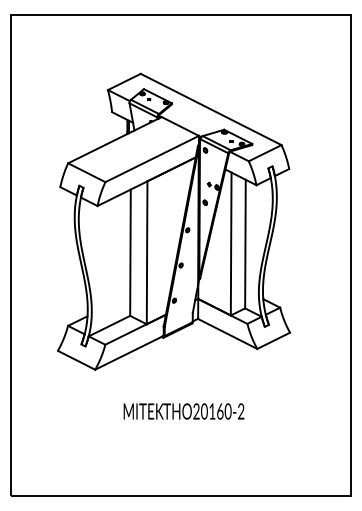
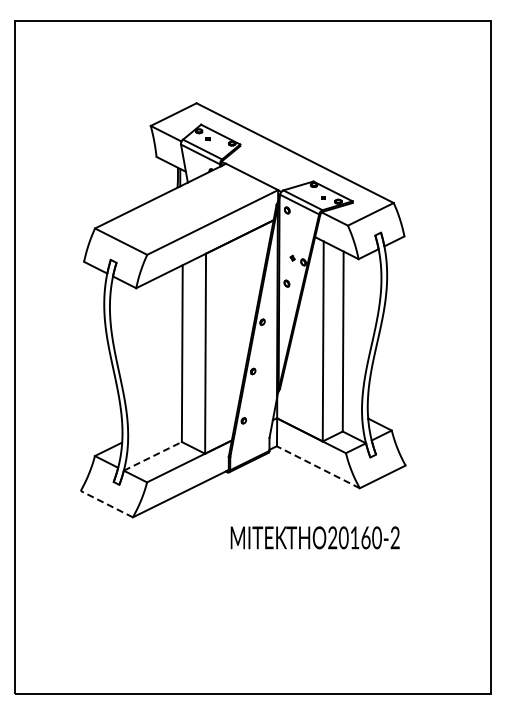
line: (109, 326) -> (153, 456), solid -> dashed
line: (227, 334) -> (318, 467), solid -> dashed
line: (76, 359) -> (106, 503), solid -> dashed
text: (183, 411) -> (314, 537), moved

